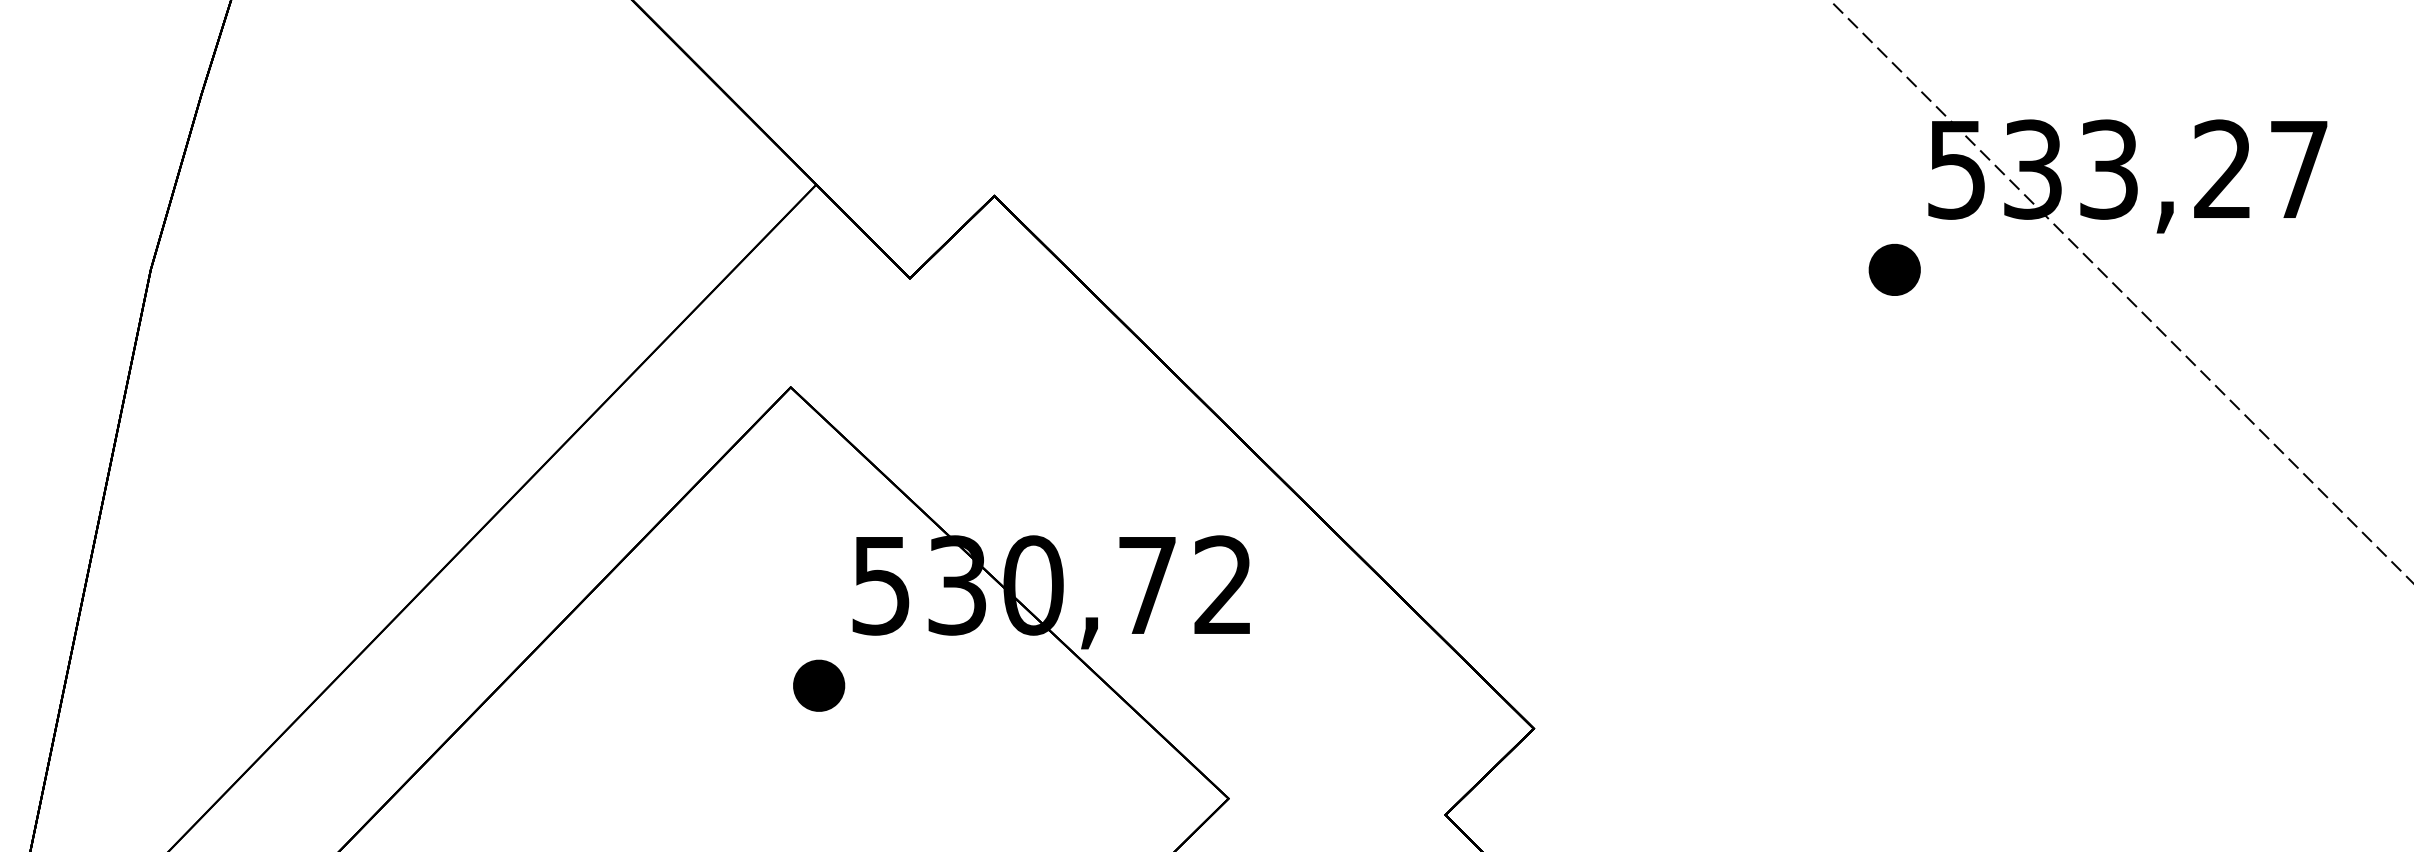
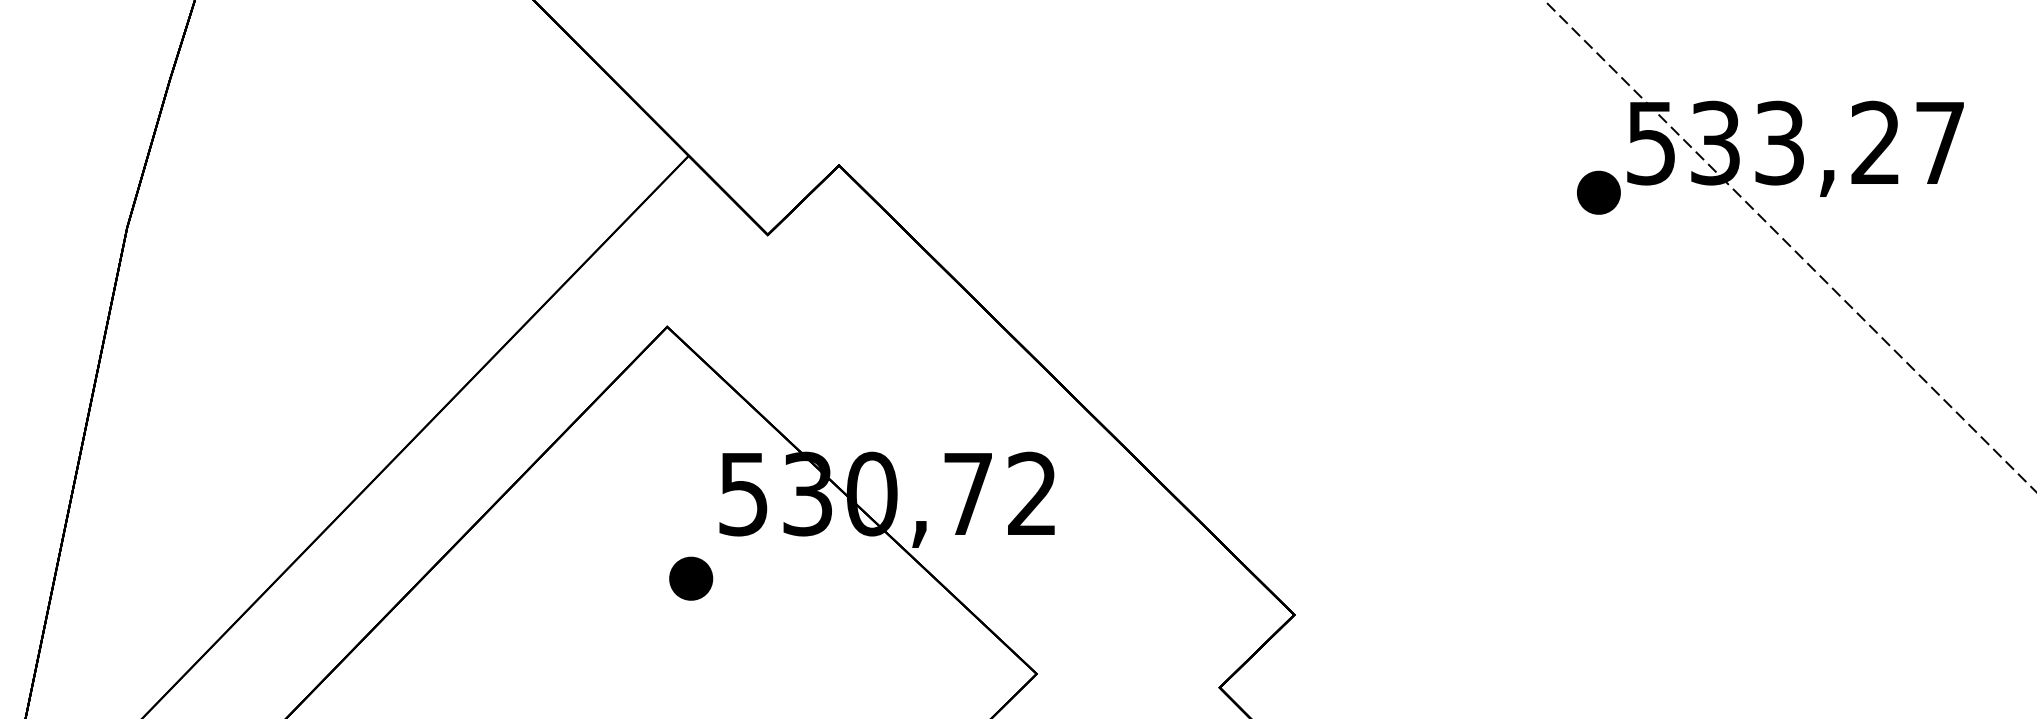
part: (1894, 269) -> (1598, 192), moved

